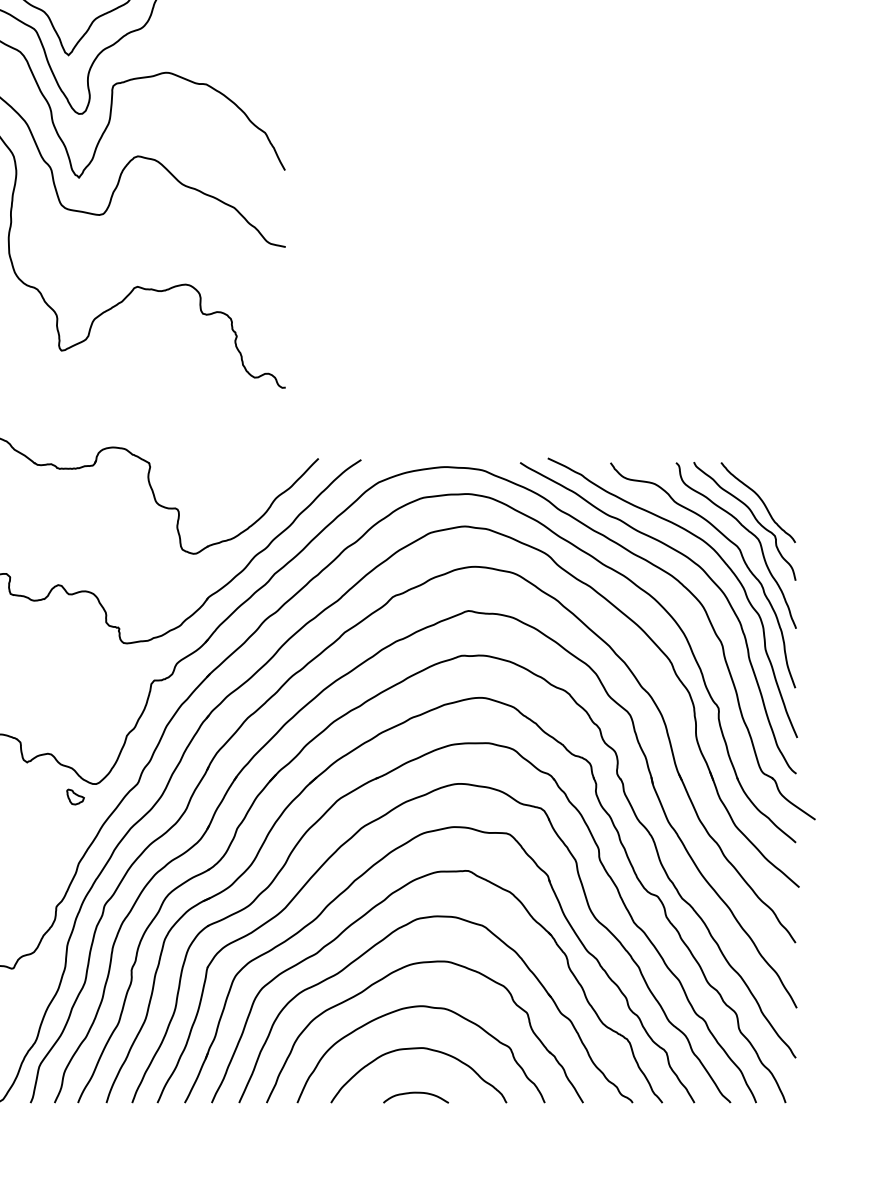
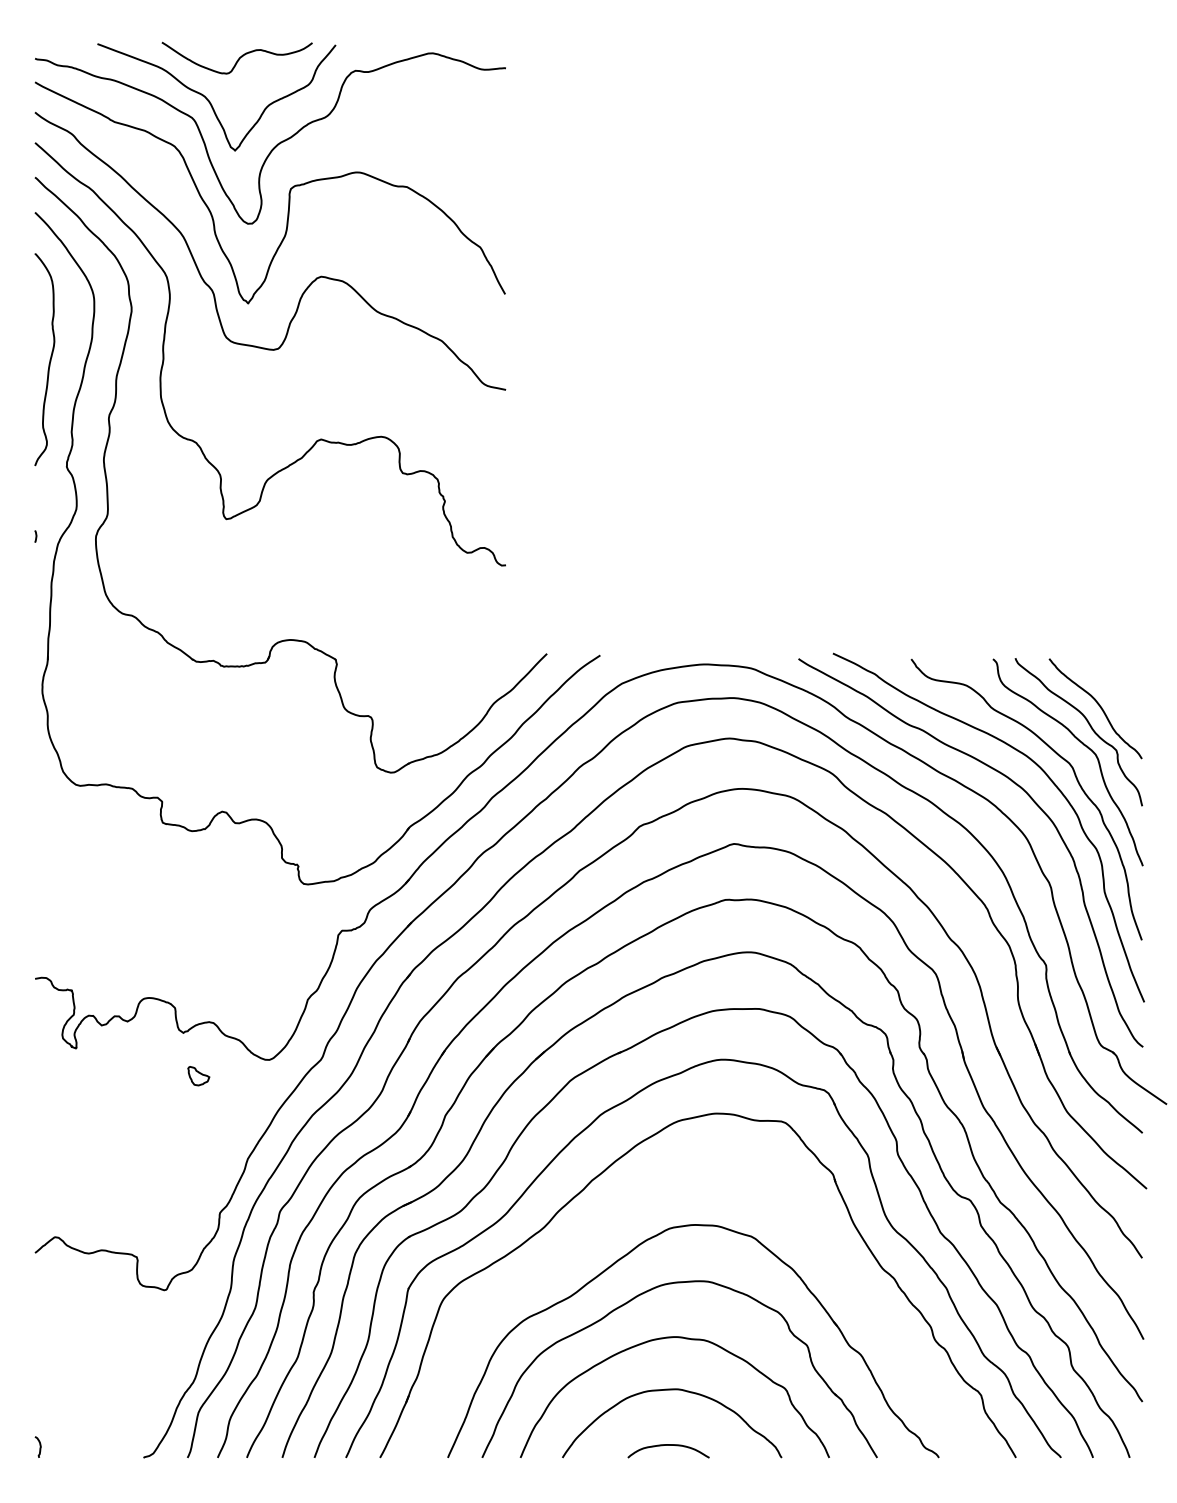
part: (75, 797) -> (198, 1076), moved
part: (380, 903) -> (624, 1209), removed

